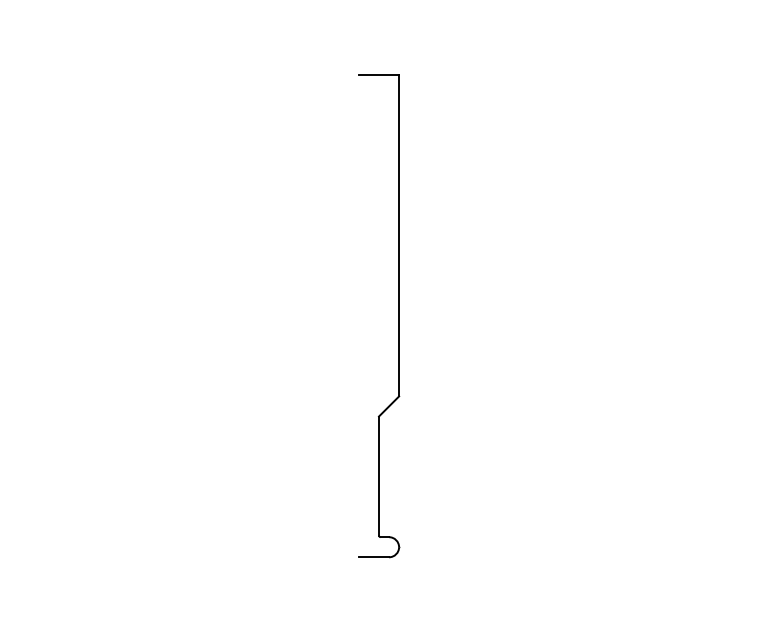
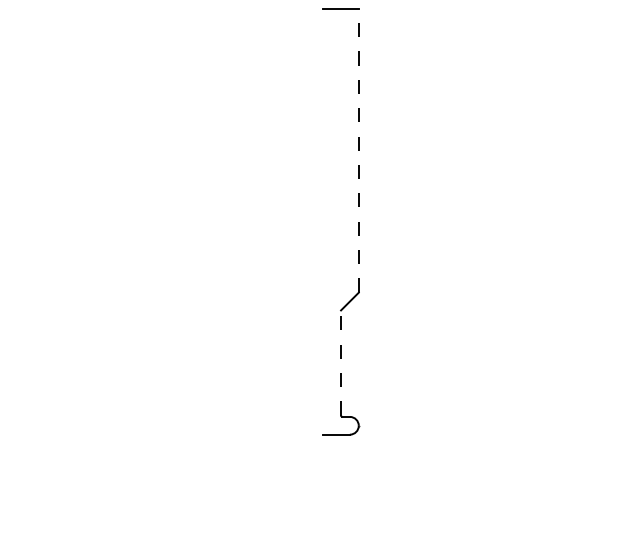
line: (399, 235) -> (359, 150), solid -> dashed
line: (379, 476) -> (341, 363), solid -> dashed

